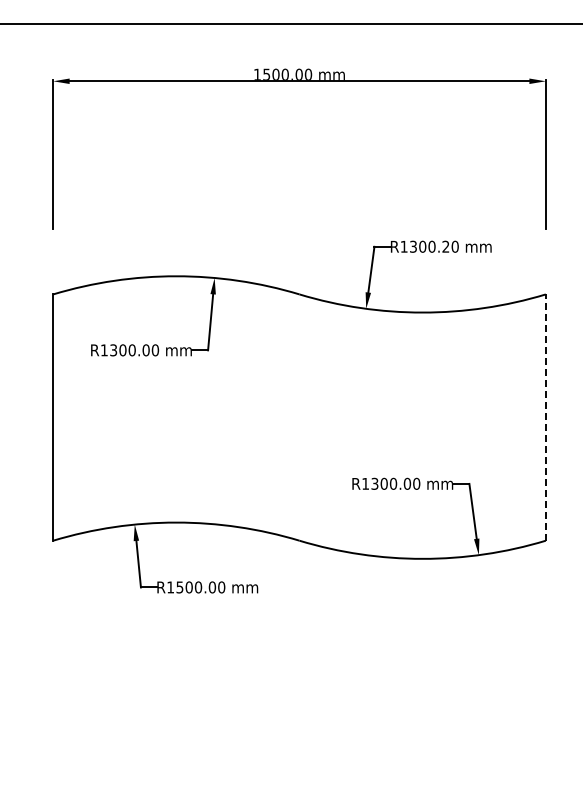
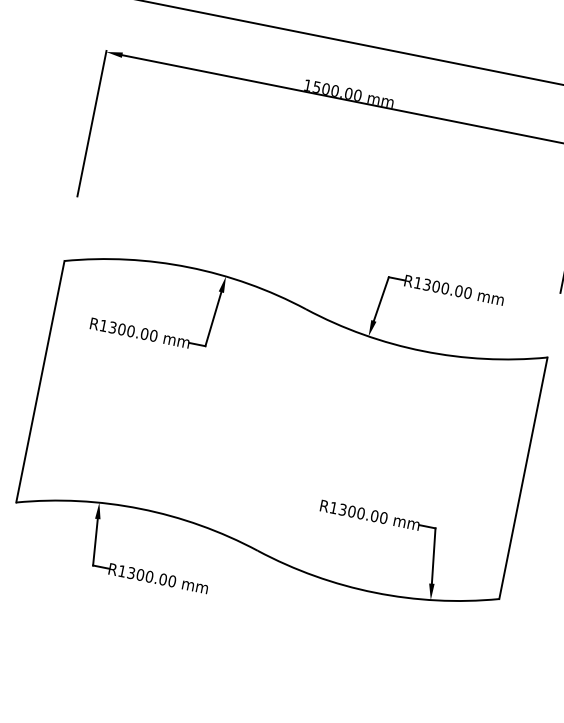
text: (445, 246) -> (458, 290), R1300.20 -> R1300.00
line: (545, 417) -> (523, 478), dashed -> solid
text: (179, 586) -> (131, 572), R1500.00 -> R1300.00

